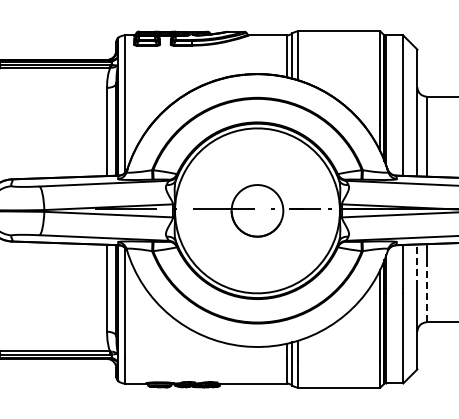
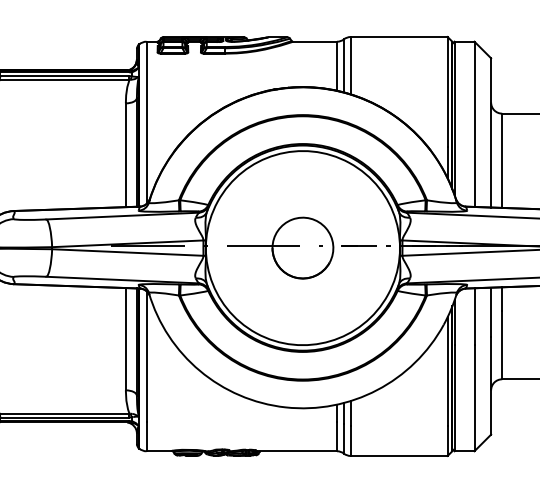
line: (417, 265) -> (491, 312), dashed -> solid
line: (426, 292) -> (501, 344), dashed -> solid

